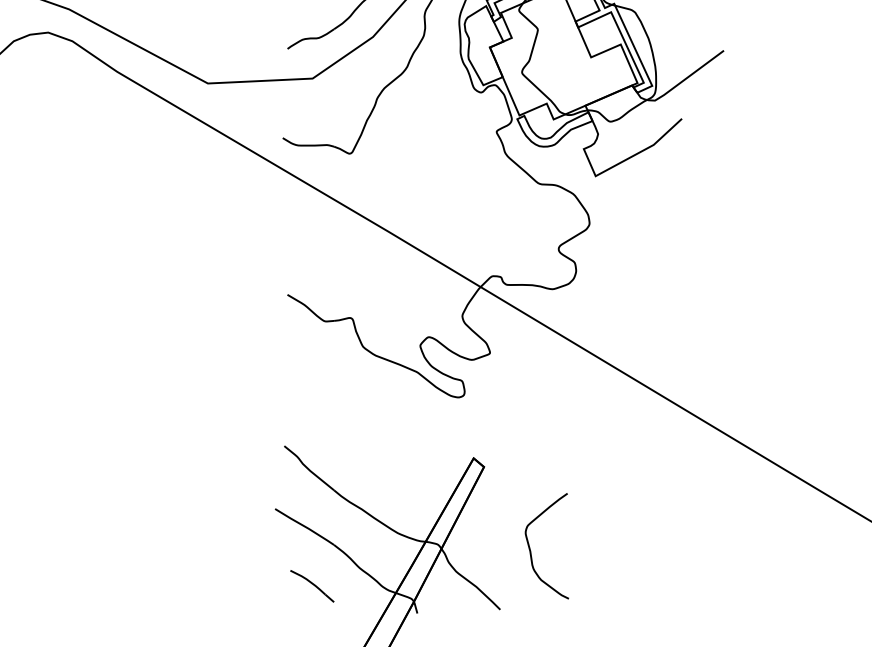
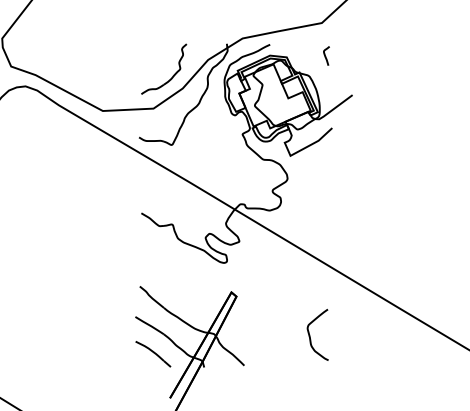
curve: (531, 547) -> (310, 335), moved
part: (312, 586) -> (153, 354), size x1.67

